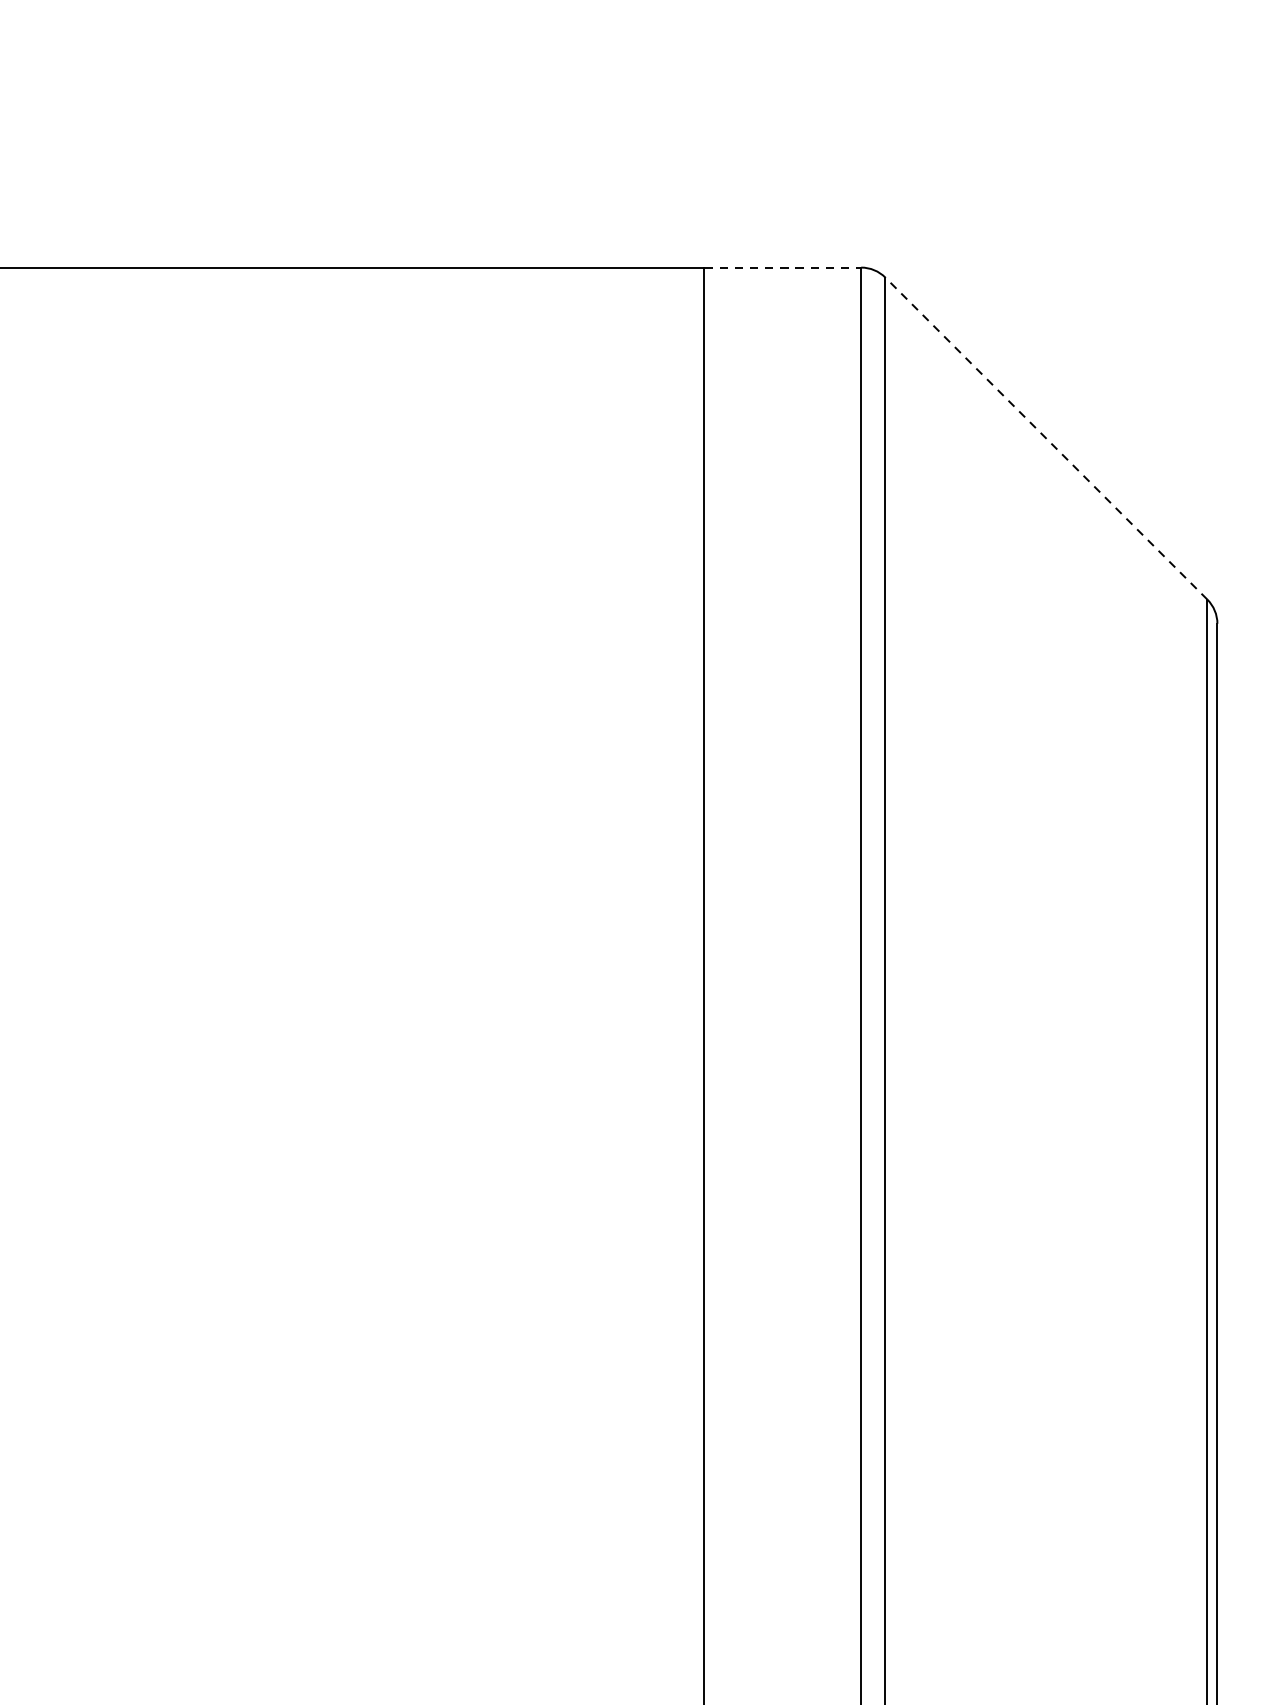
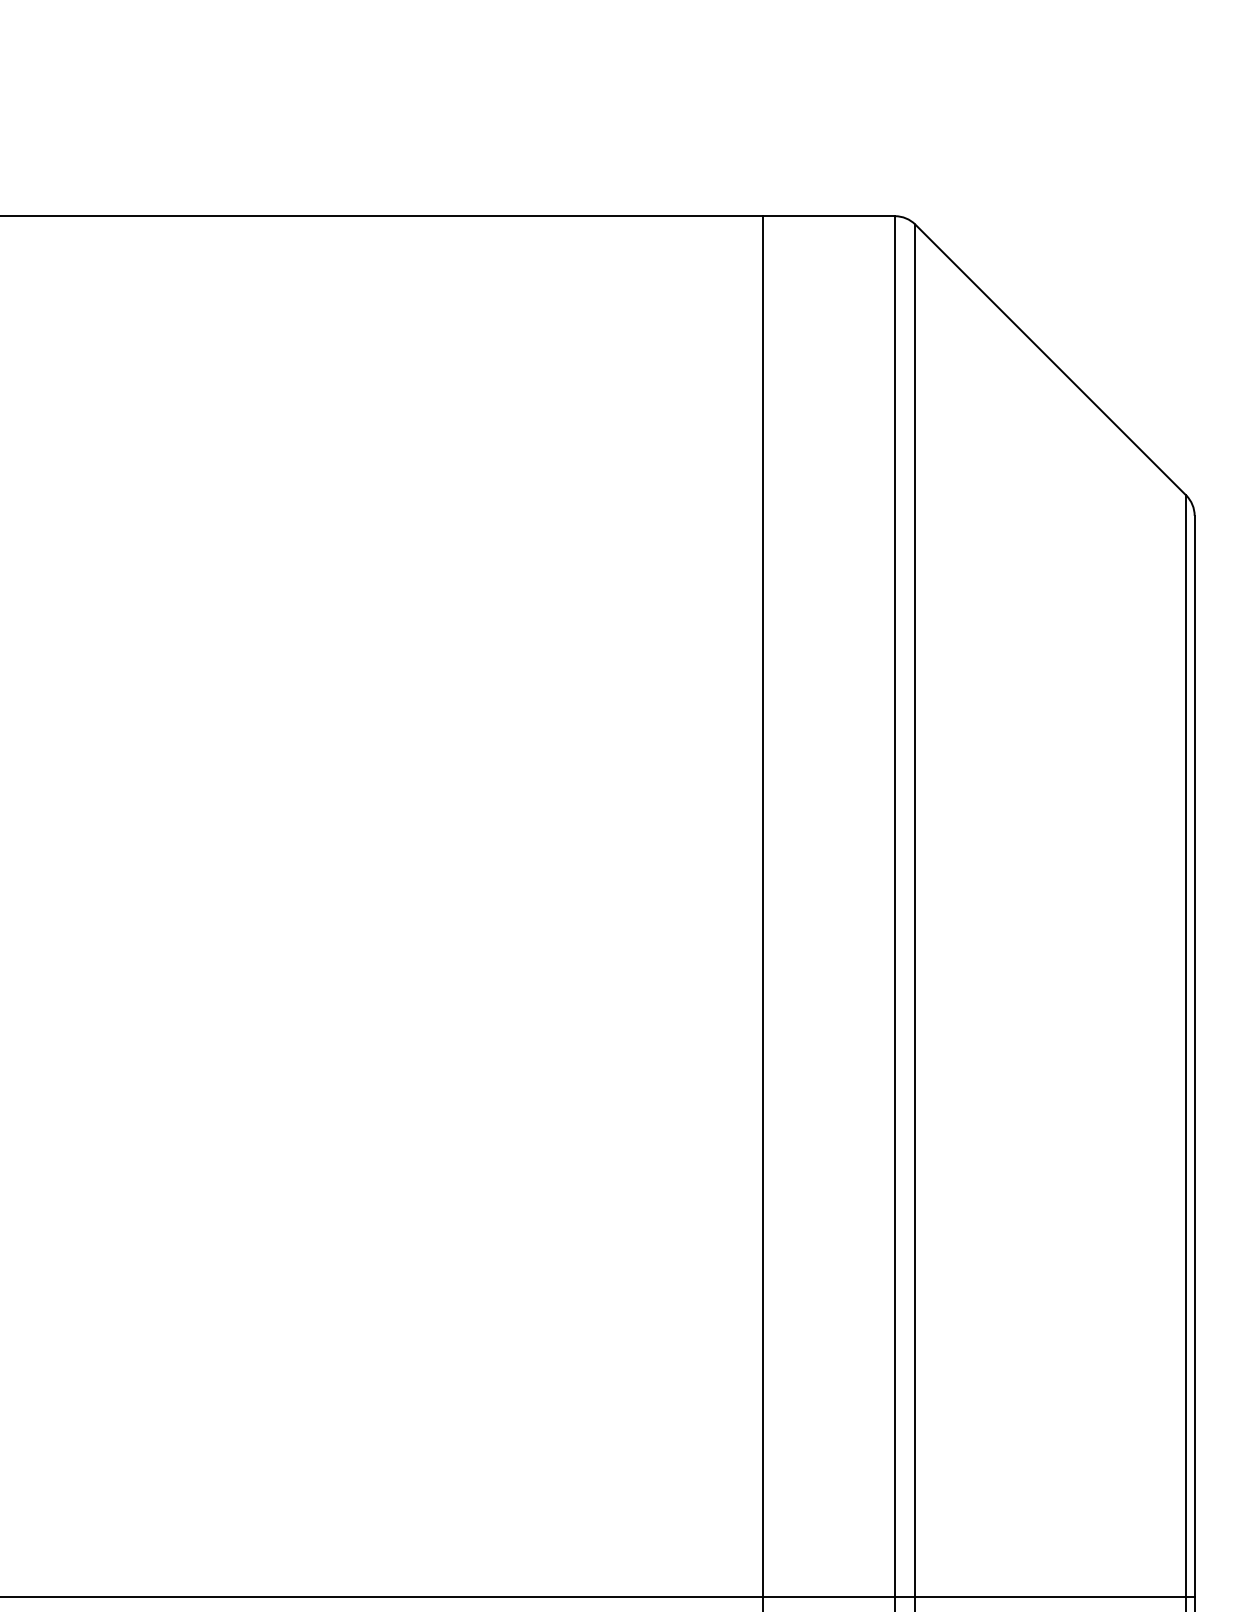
line: (783, 267) -> (829, 216), dashed -> solid
line: (1046, 439) -> (1050, 360), dashed -> solid

